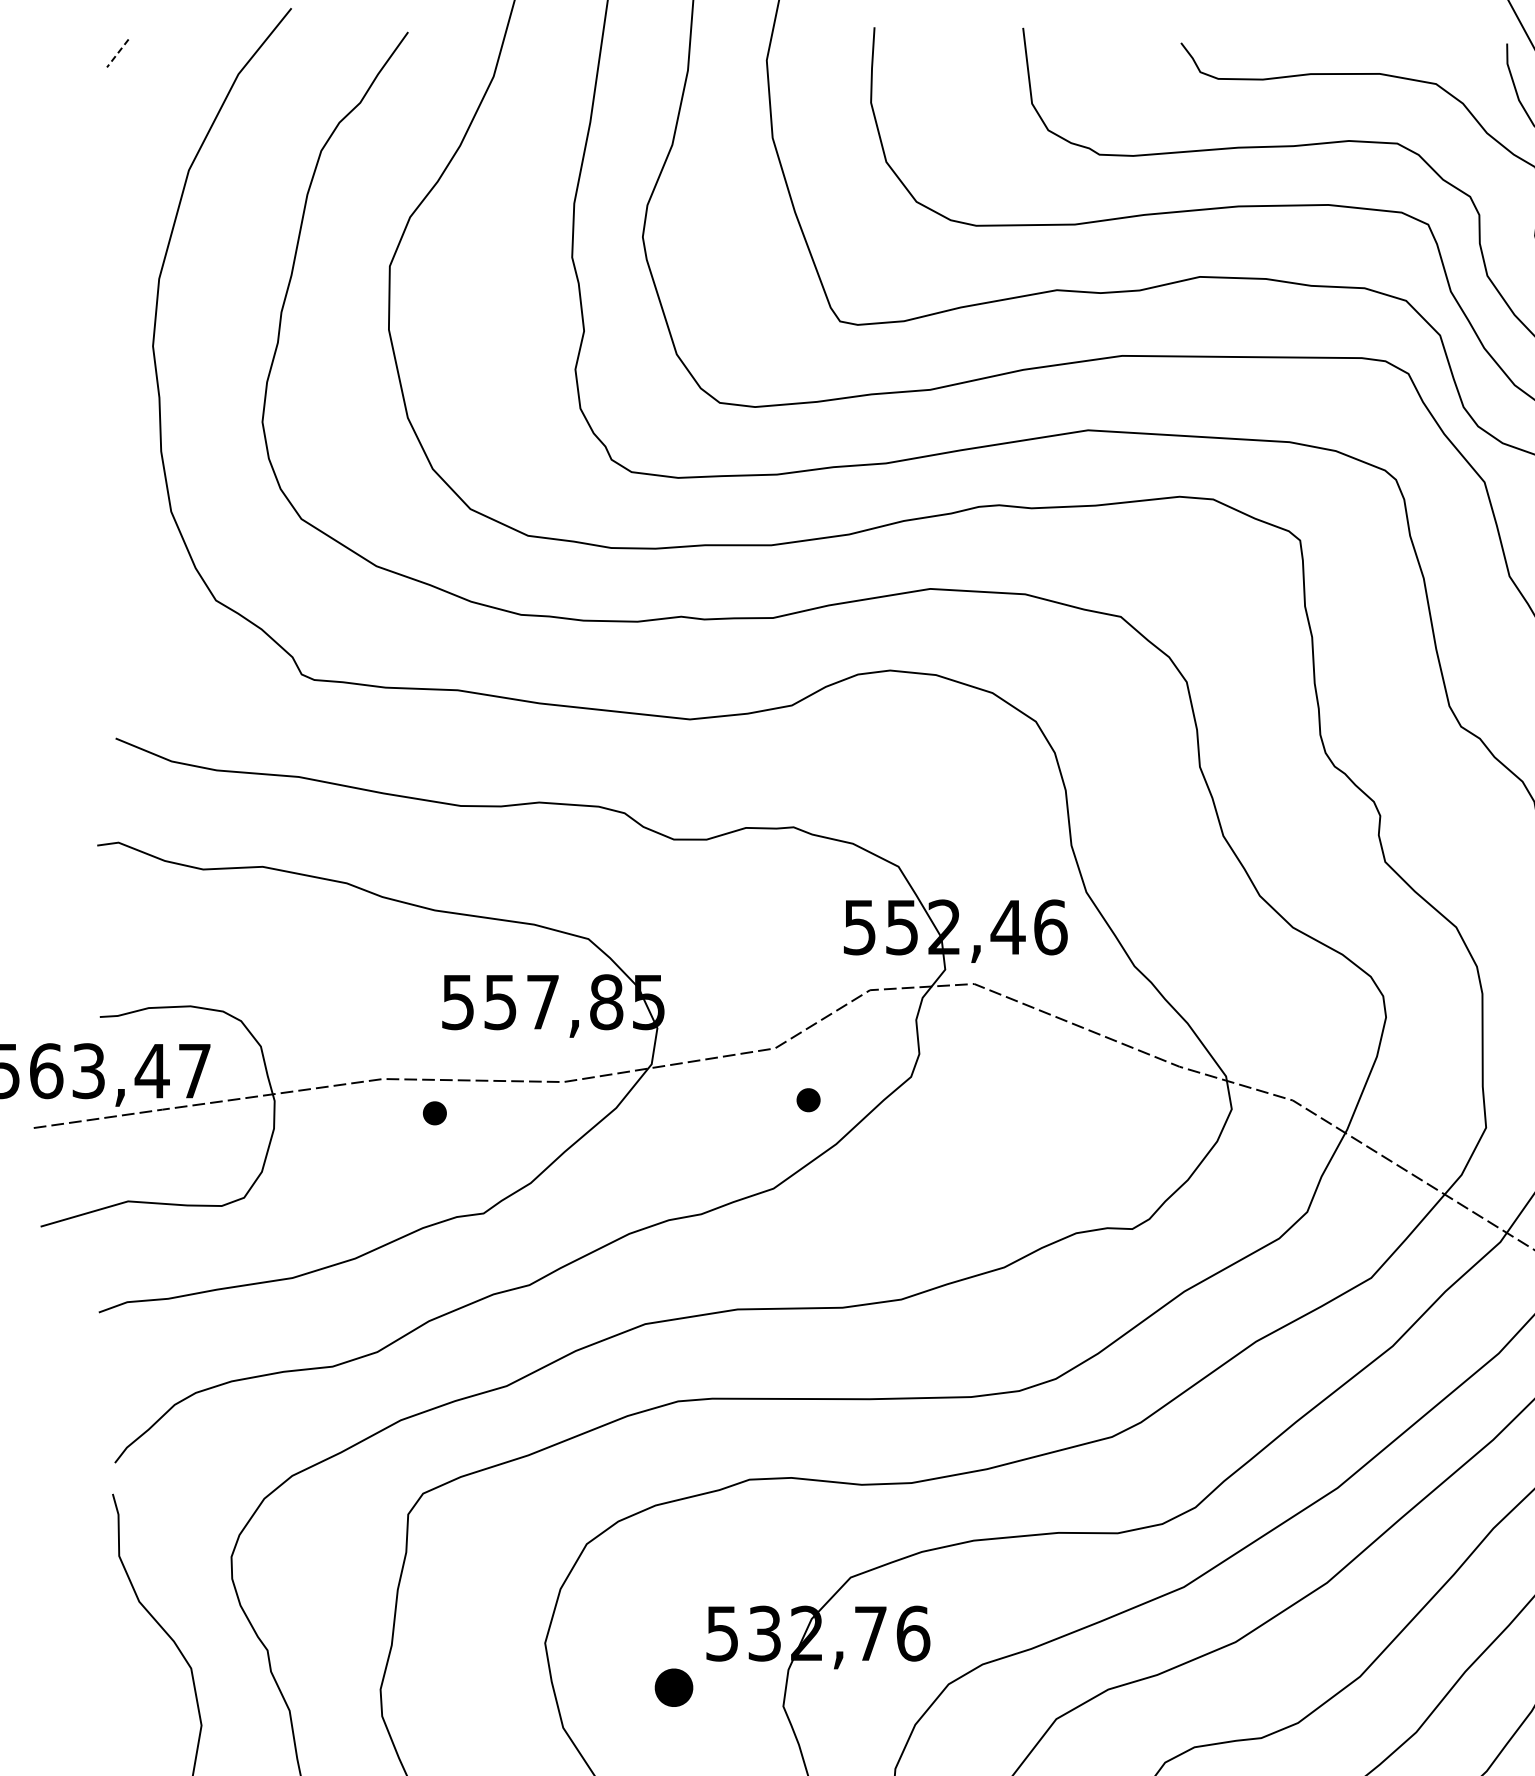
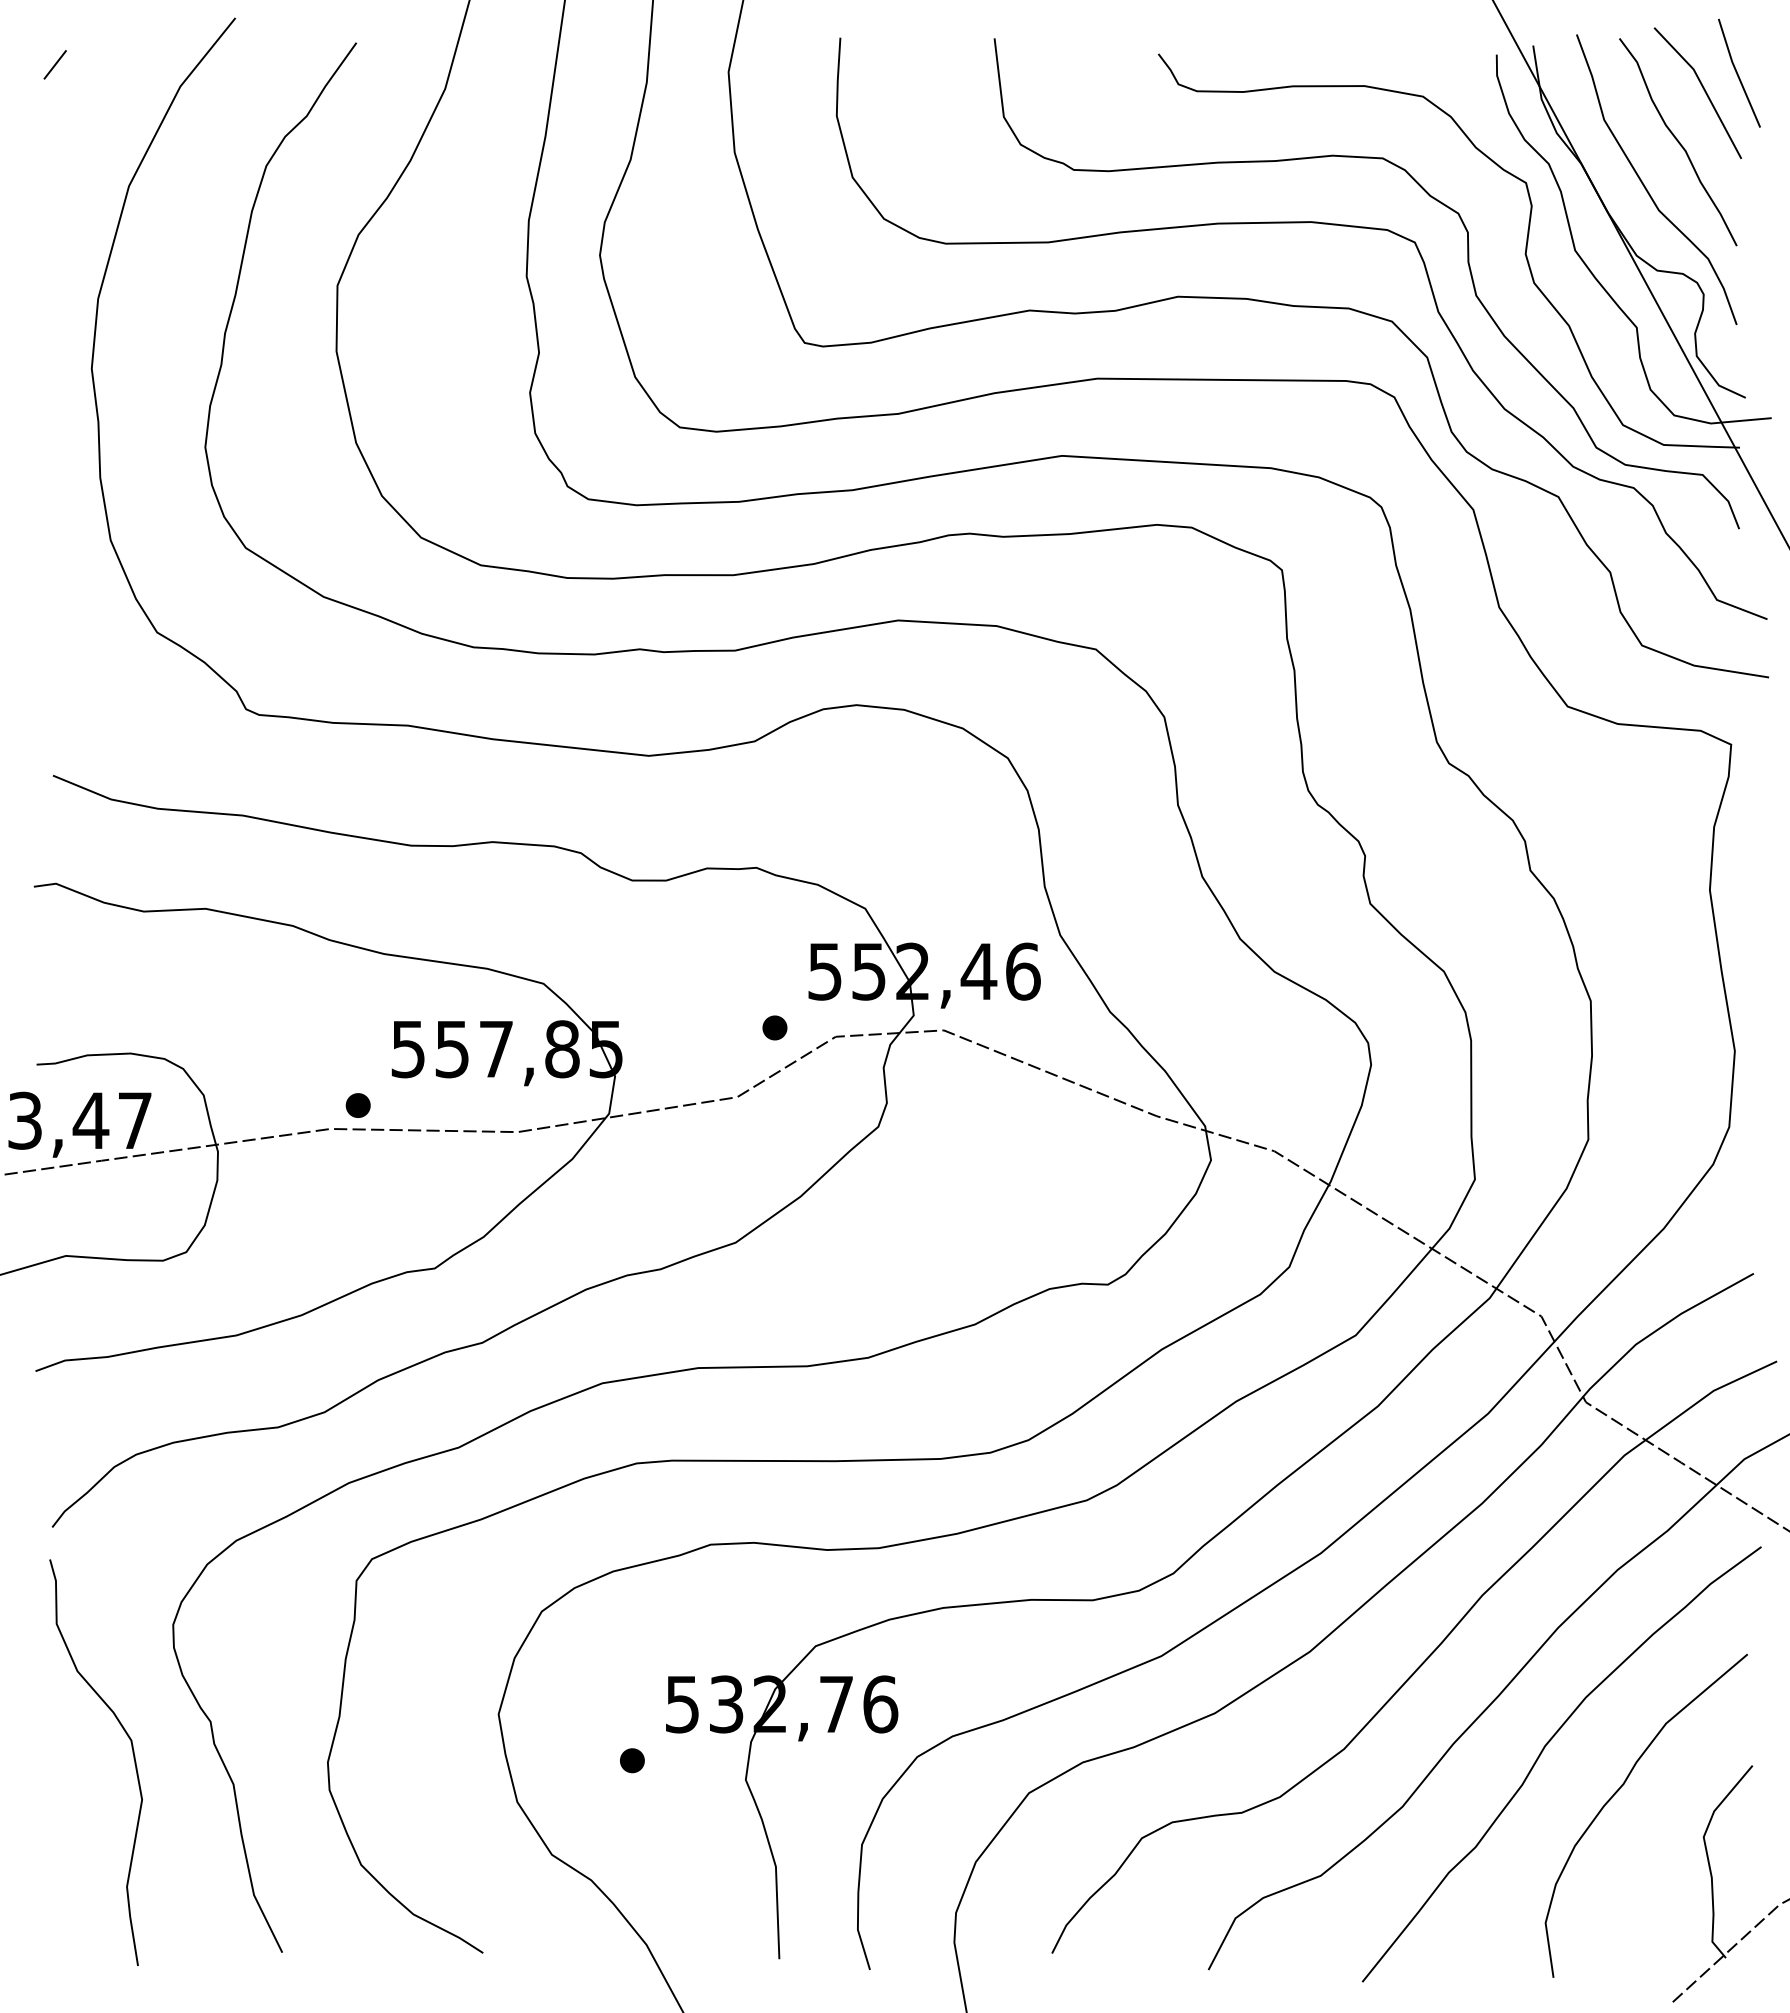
line: (117, 54) -> (54, 65), dashed -> solid
part: (808, 1099) -> (774, 1027), moved
part: (434, 1113) -> (357, 1105), moved
part: (674, 1687) -> (632, 1760), size x0.62

